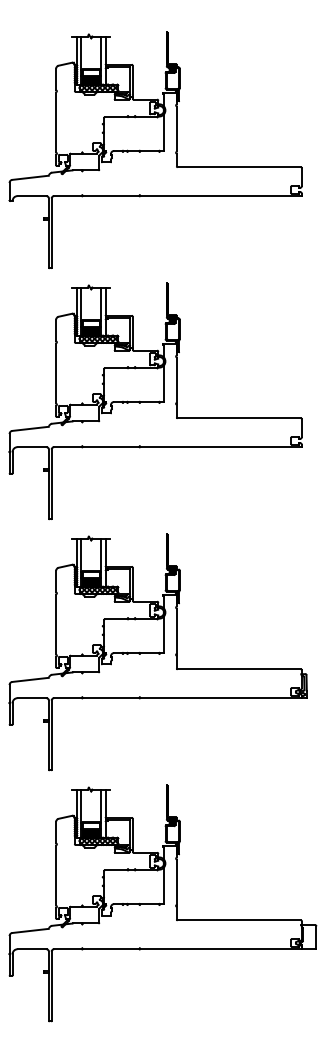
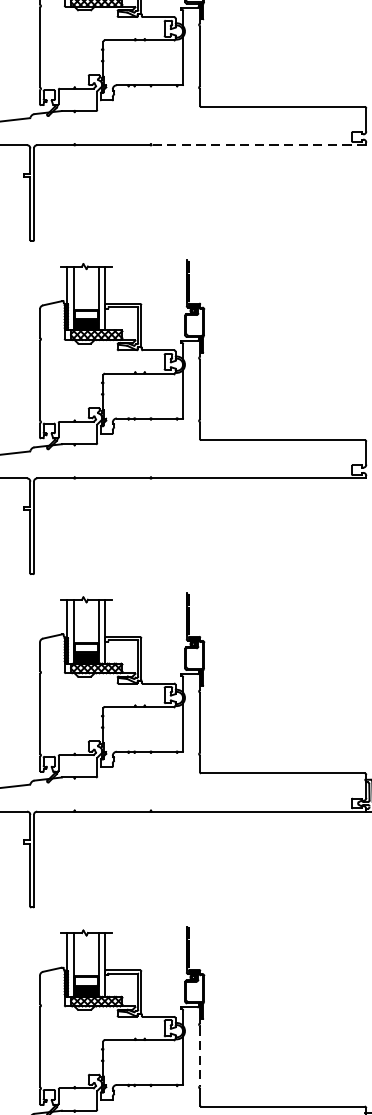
line: (221, 196) -> (259, 145), solid -> dashed
line: (176, 882) -> (199, 1056), solid -> dashed

